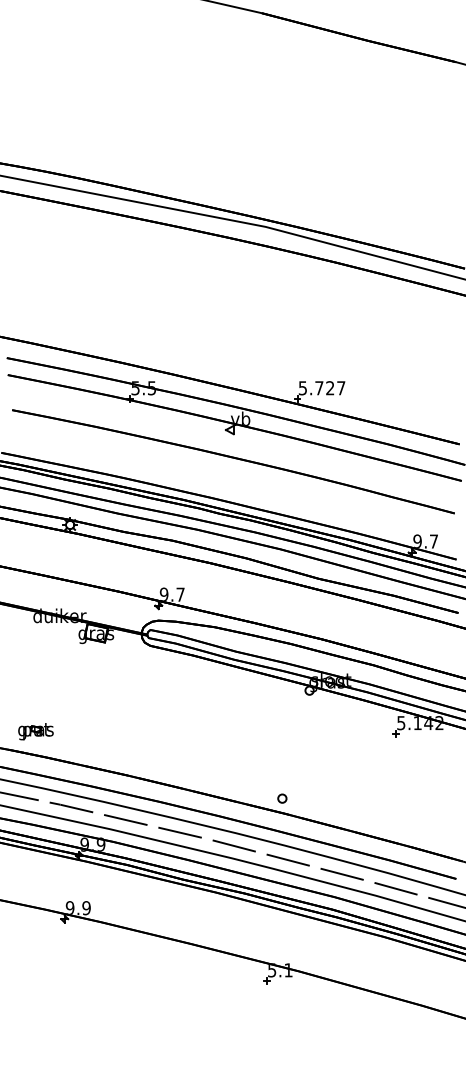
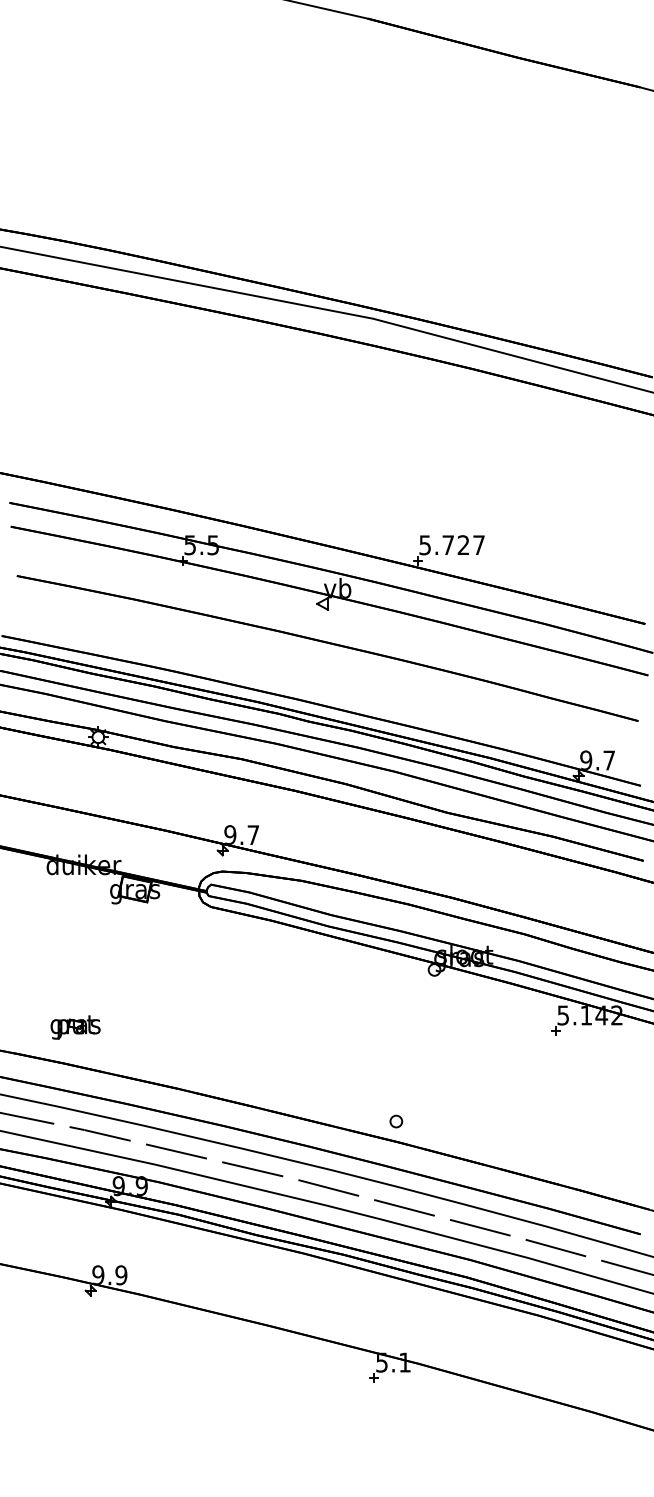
part: (35, 731) -> (74, 1027), moved

